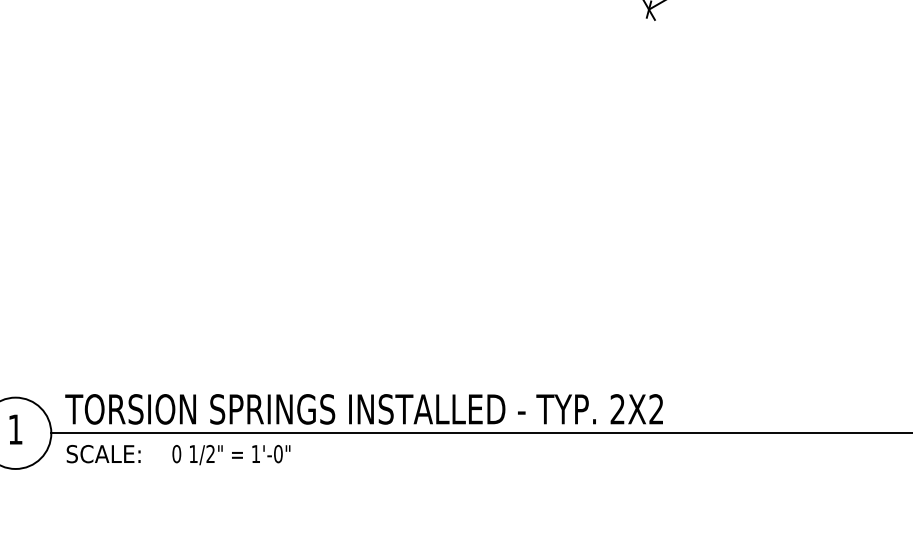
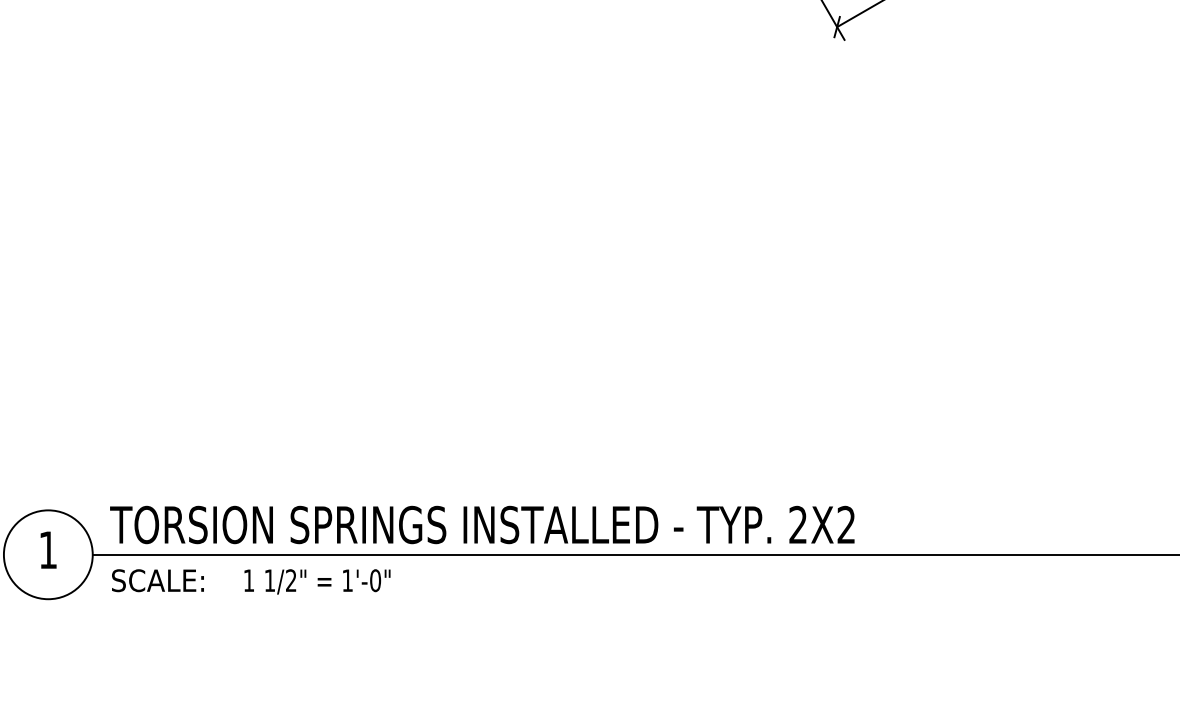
text: (176, 453) -> (248, 580), 0 -> 1

